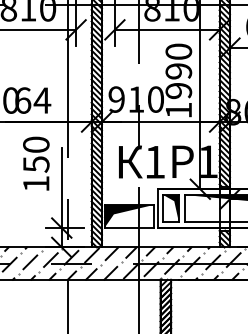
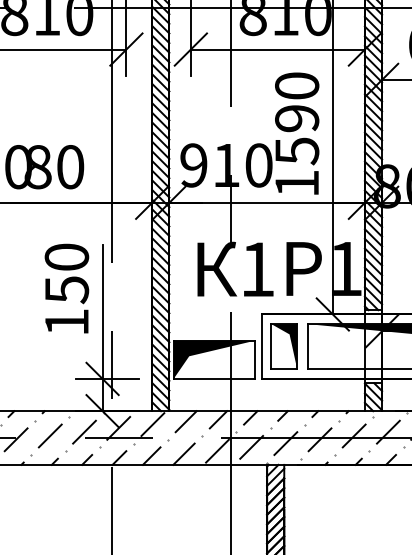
text: (178, 91) -> (296, 152), 1990 -> 1590
text: (33, 100) -> (55, 166), 64 -> 80
text: (36, 163) -> (67, 288), moved

